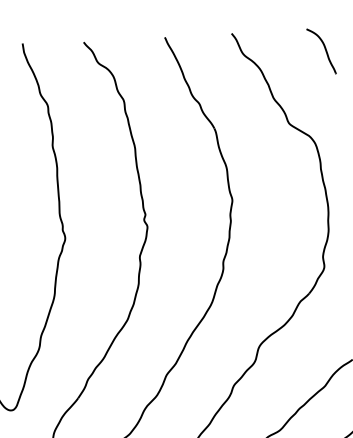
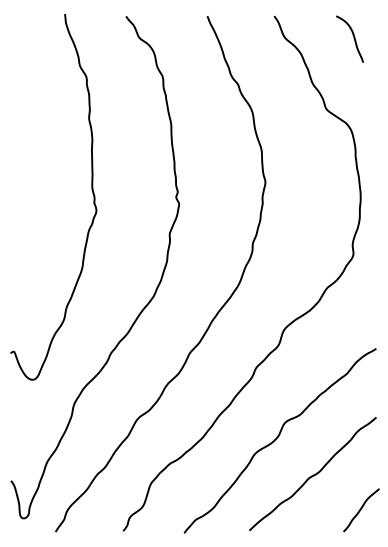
part: (321, 50) -> (349, 38), moved

